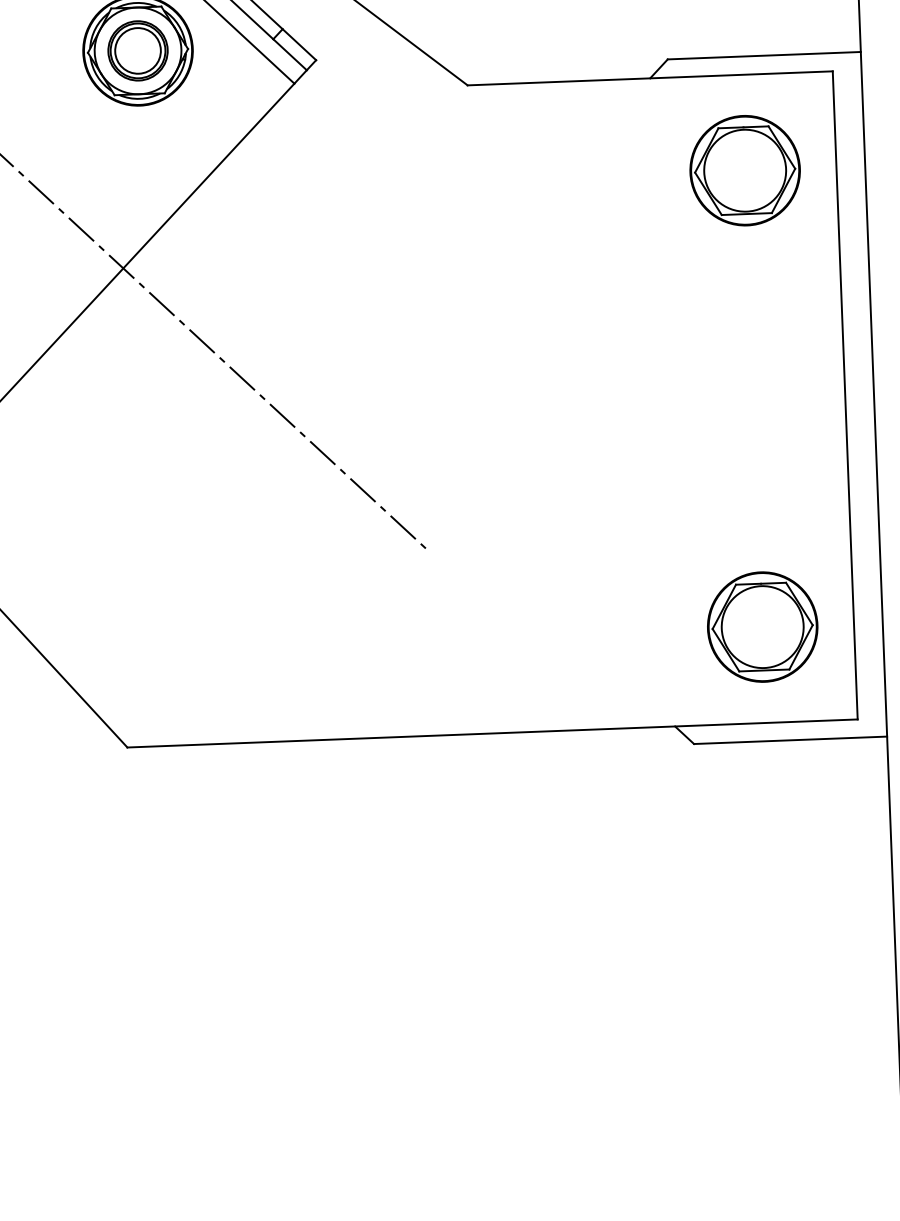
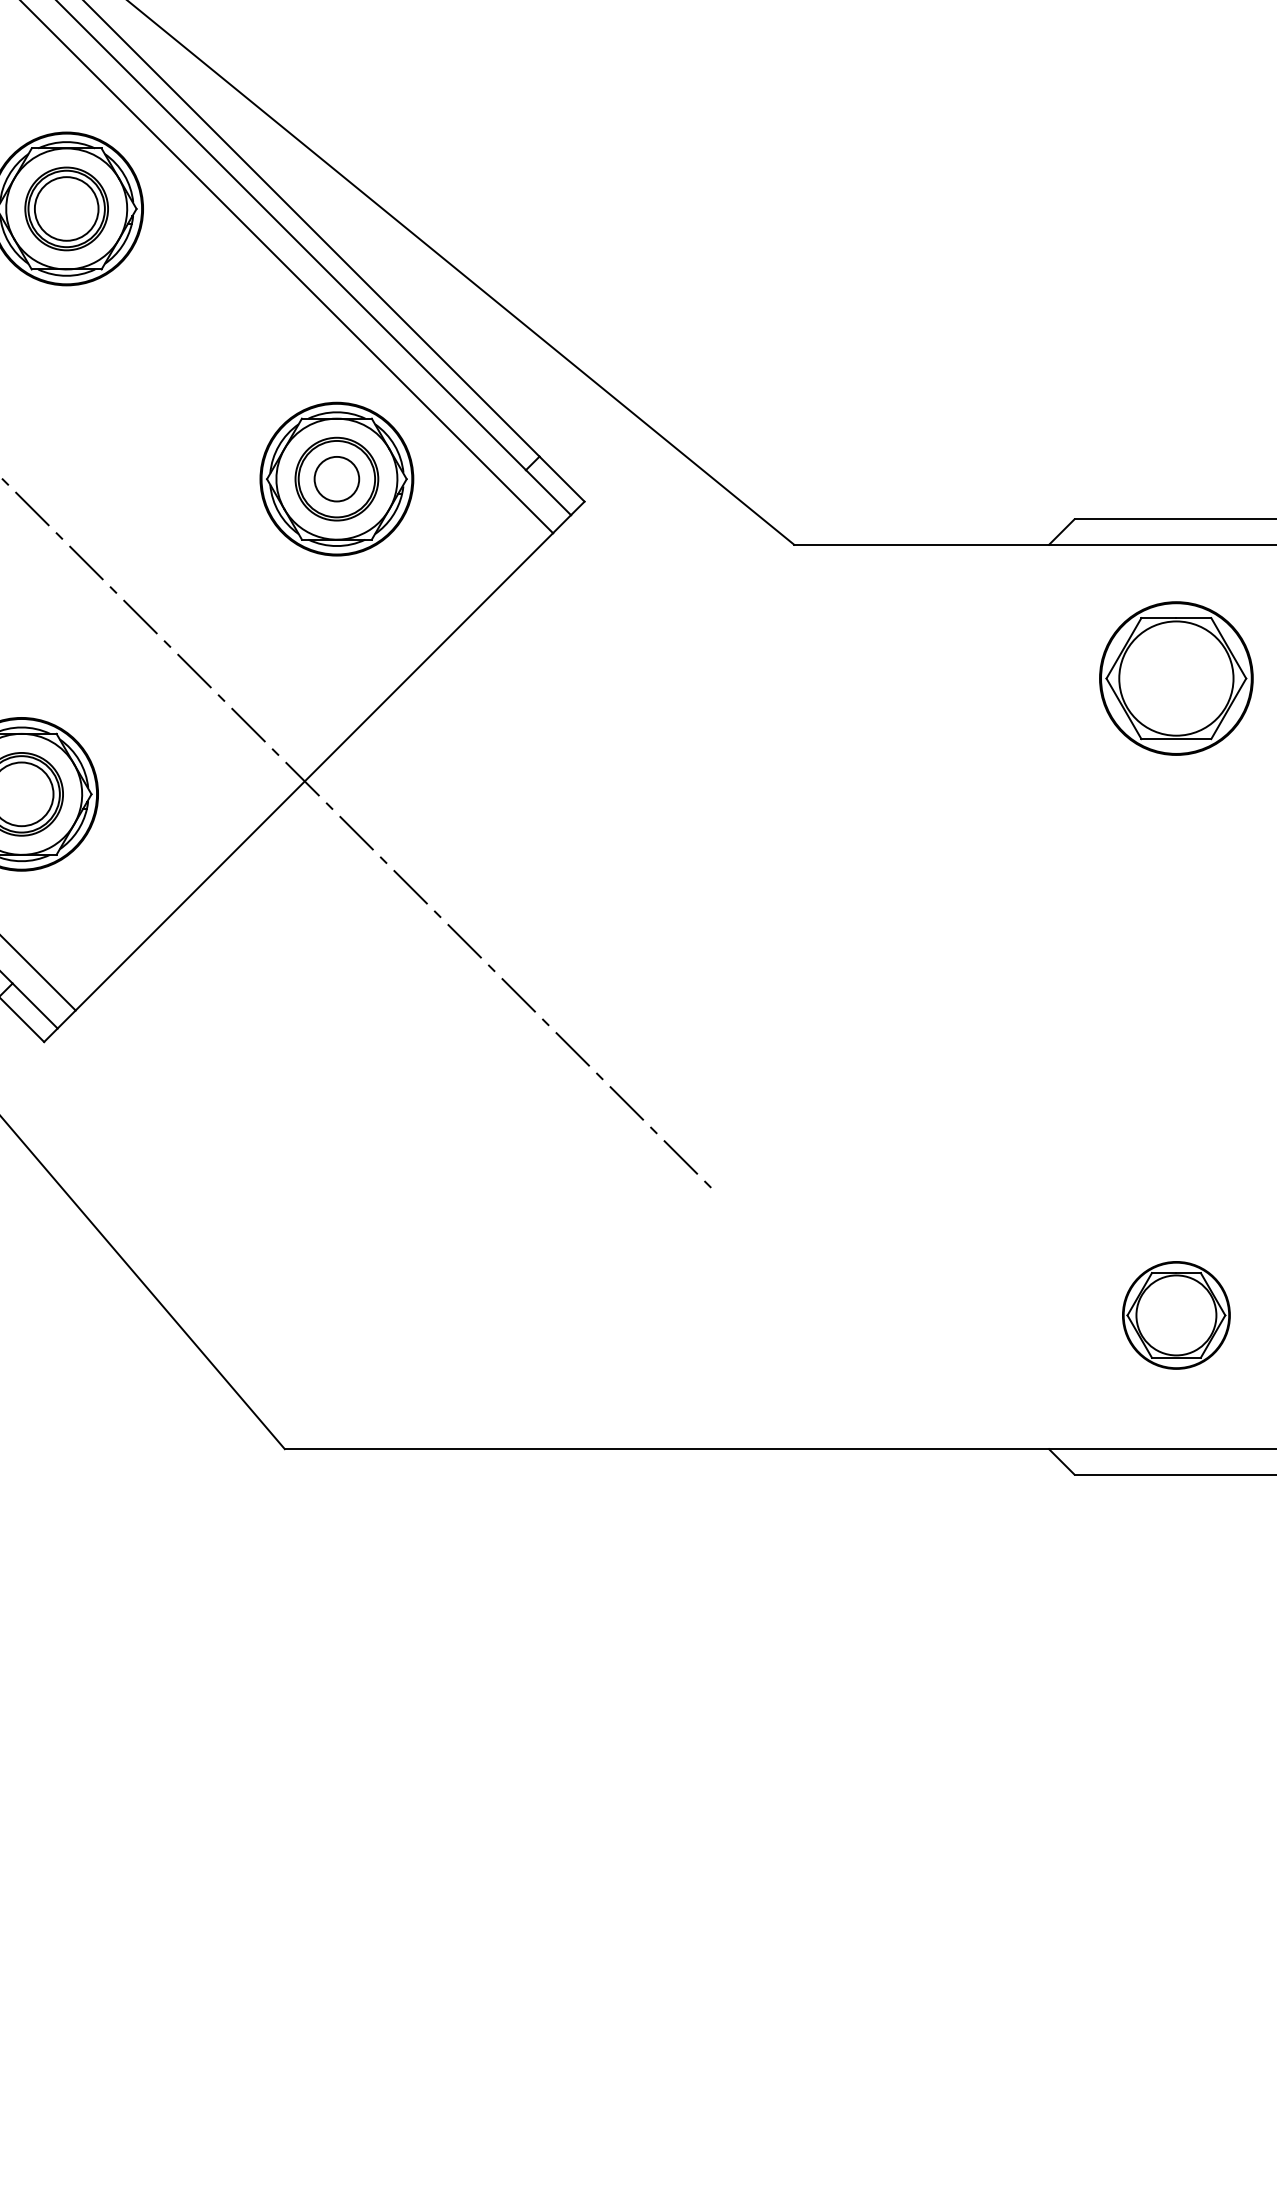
circle: (137, 51) -> (336, 479), size x0.7
part: (762, 627) -> (1176, 1315), size x0.7

